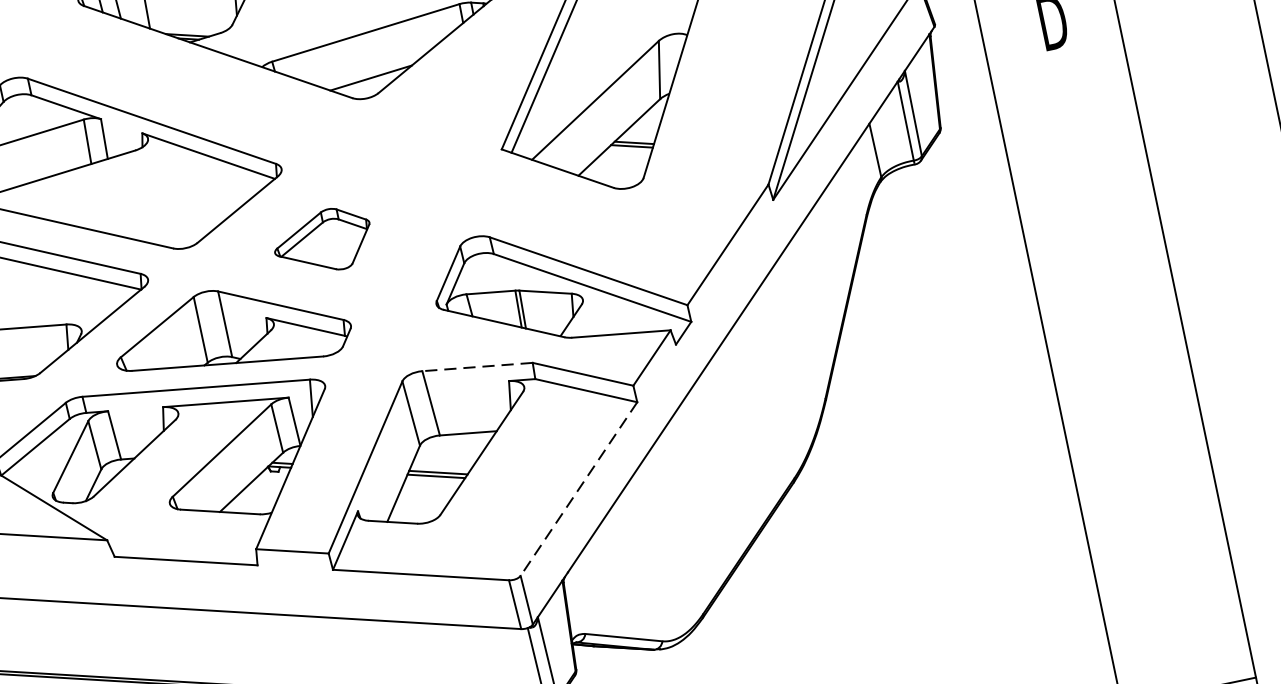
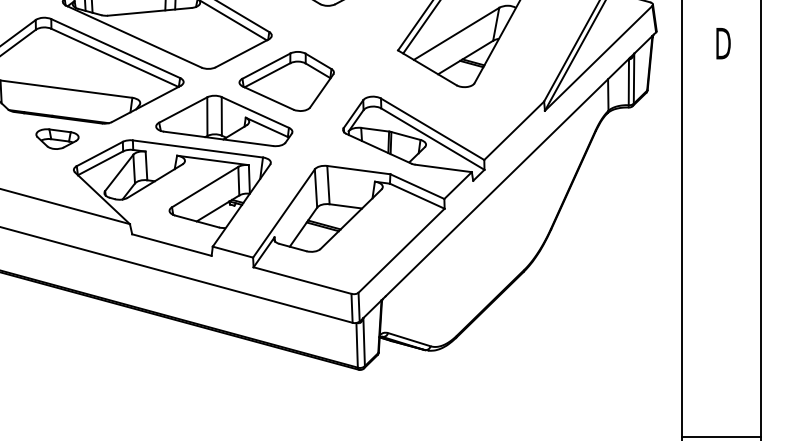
part: (322, 241) -> (286, 81), size x1.67
line: (477, 367) -> (358, 170), dashed -> solid
line: (579, 490) -> (401, 251), dashed -> solid

